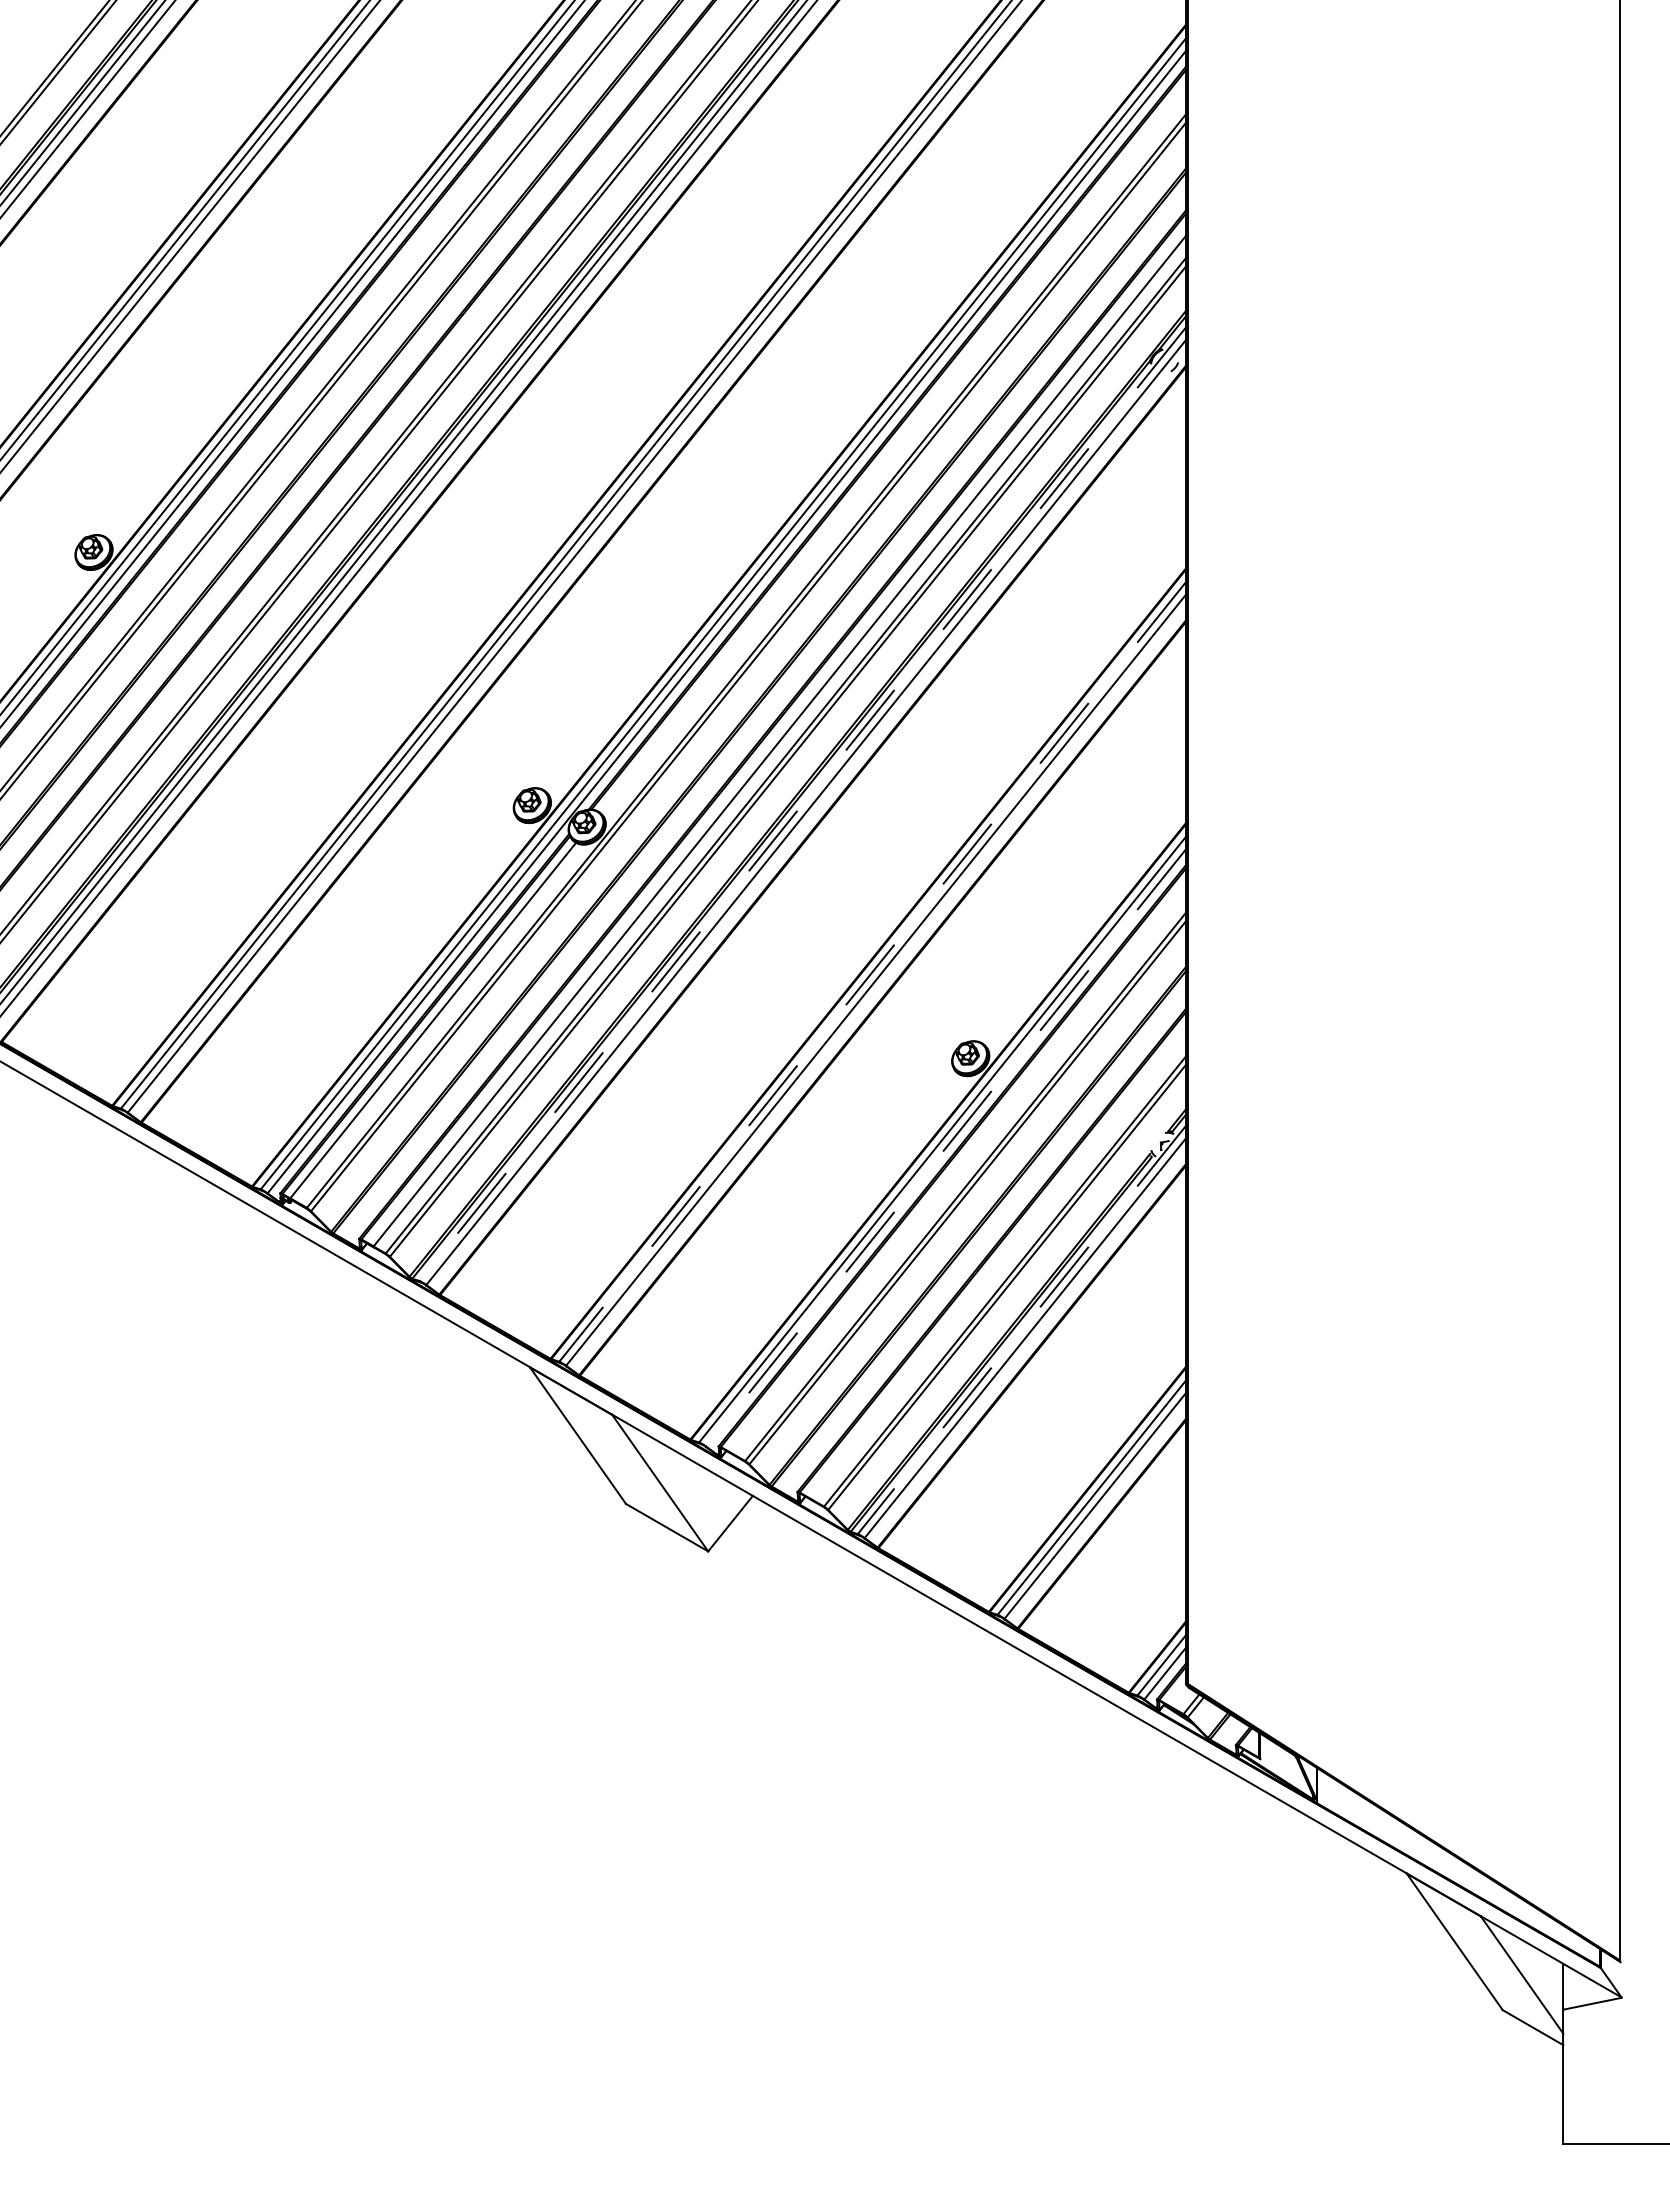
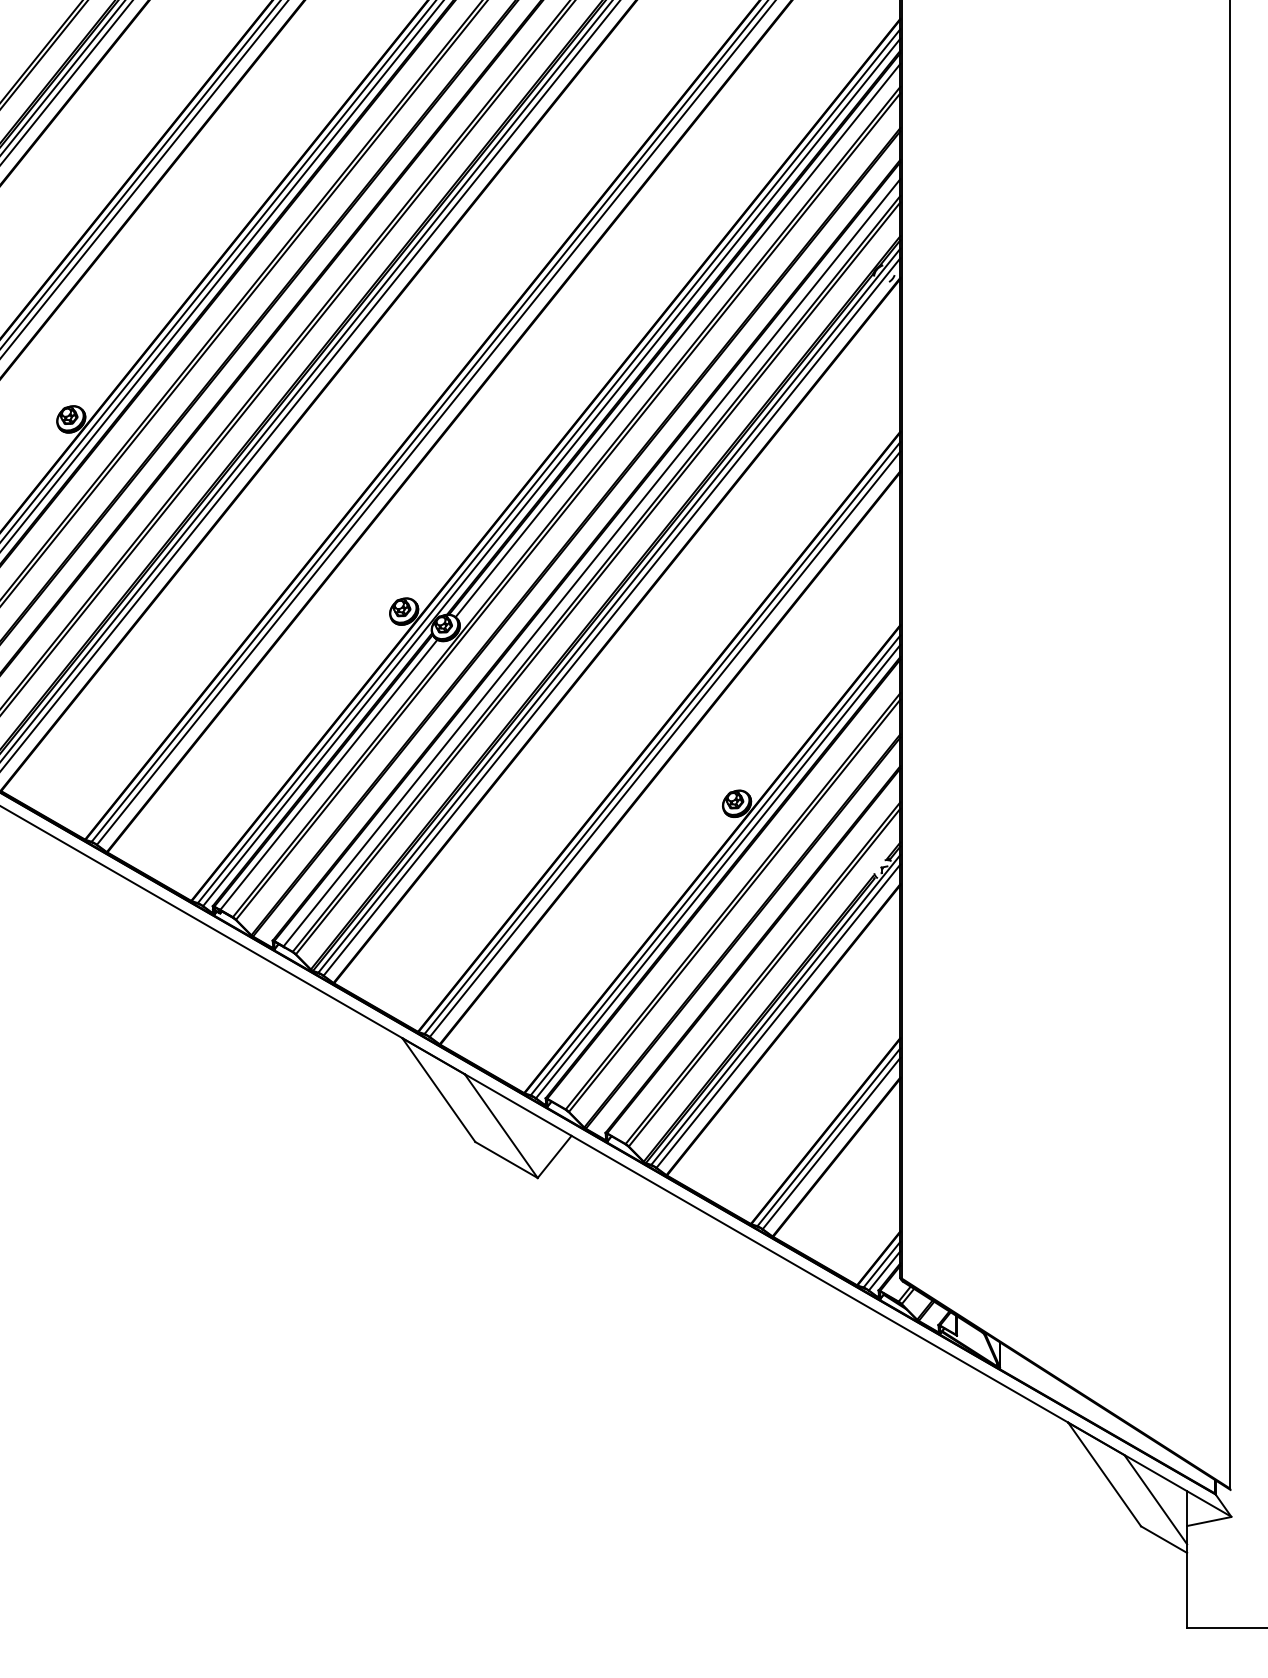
line: (892, 448) -> (677, 340), added
line: (802, 804) -> (609, 610), dashed -> solid
line: (872, 972) -> (662, 738), dashed -> solid
line: (945, 1147) -> (717, 871), dashed -> solid
line: (1021, 1330) -> (775, 1010), dashed -> solid

